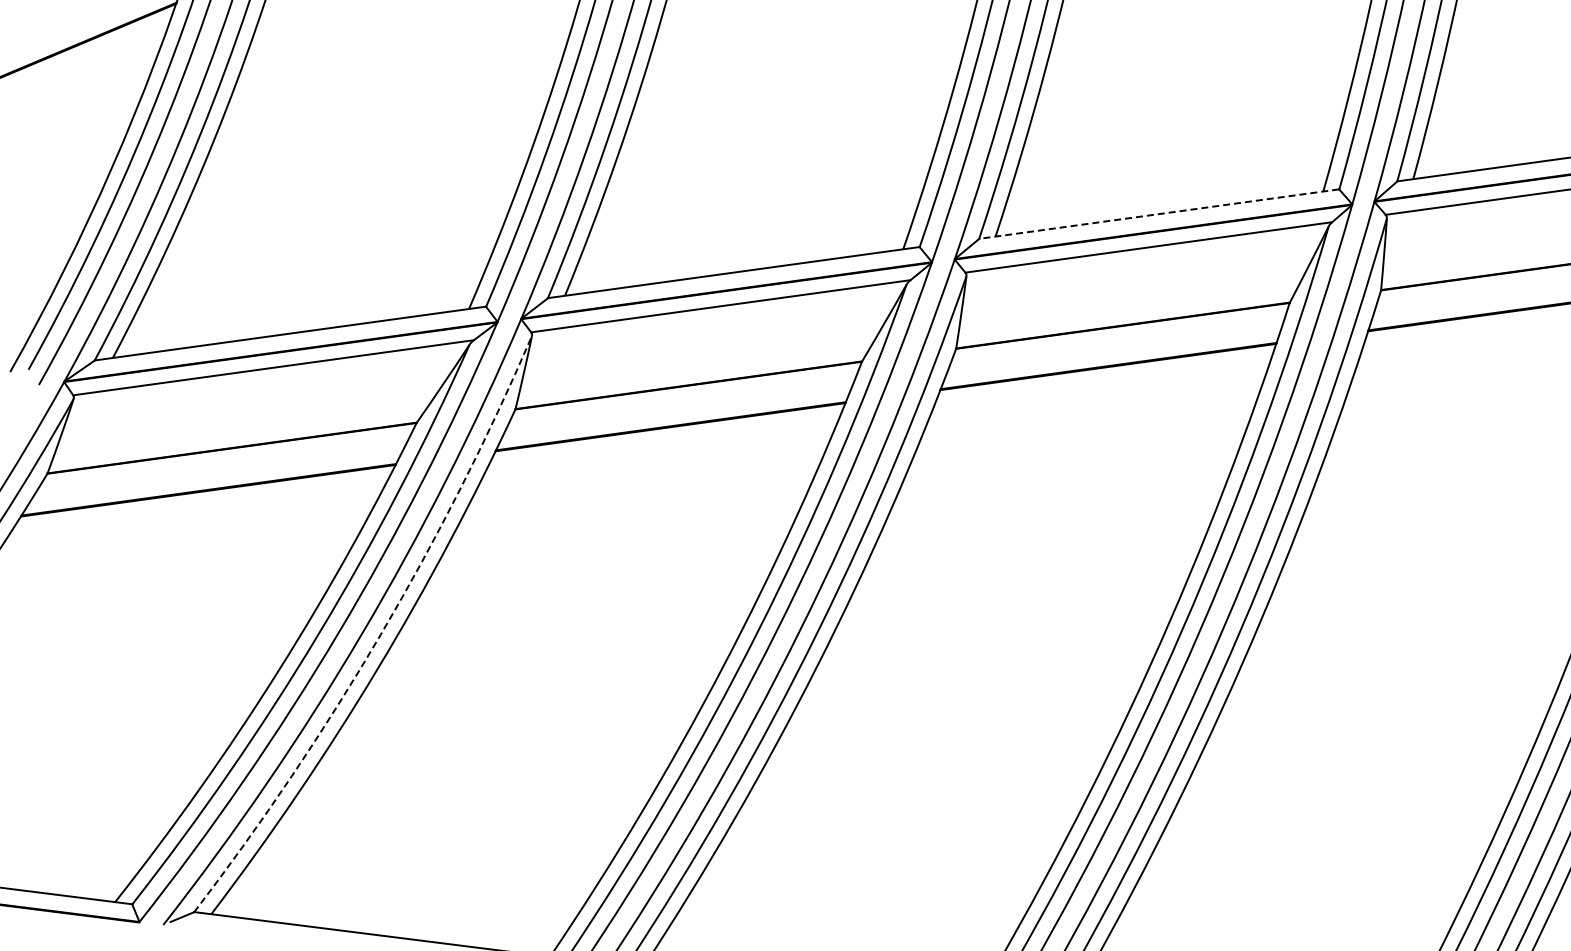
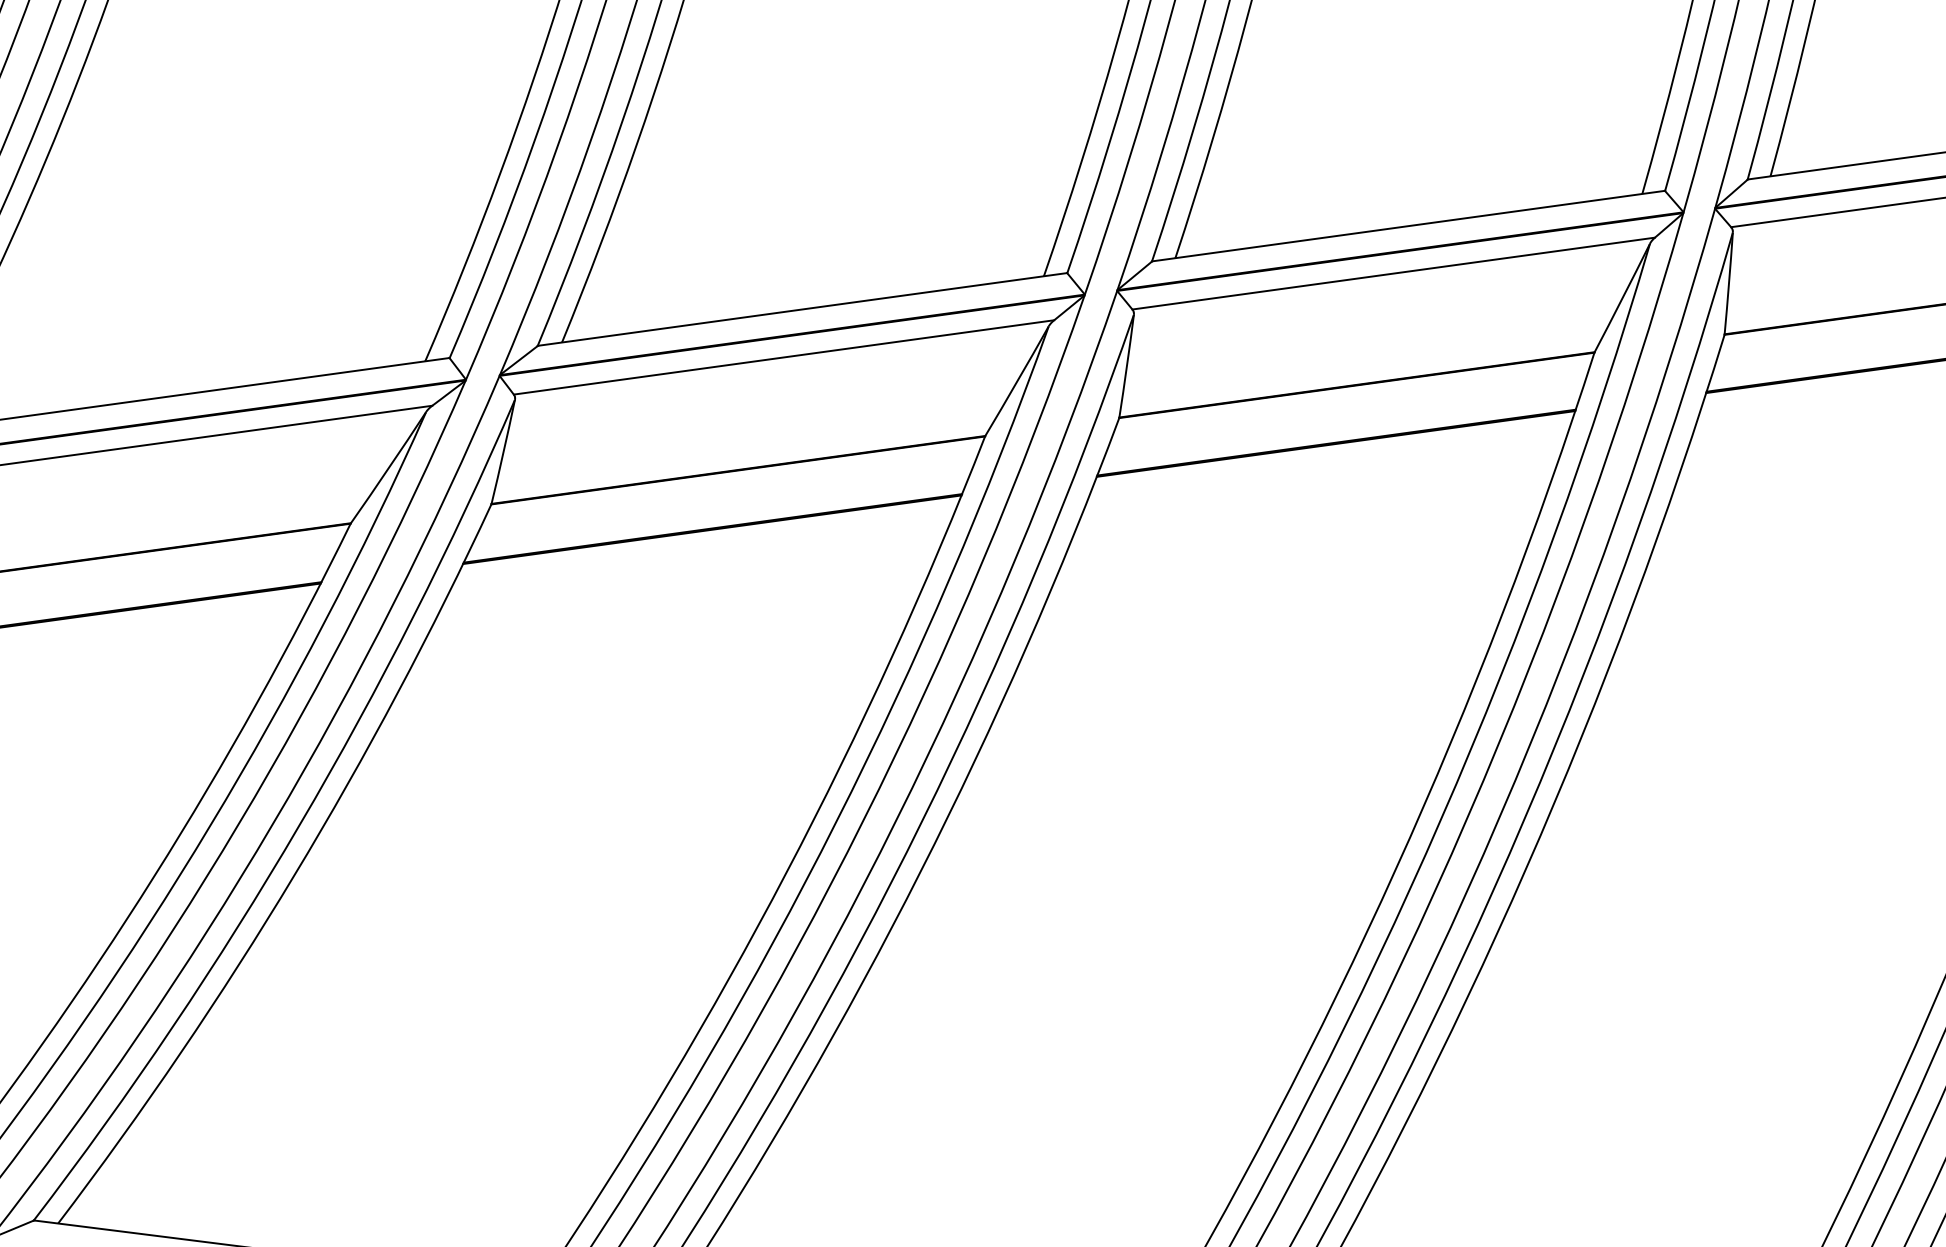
line: (1159, 214) -> (1408, 226), dashed -> solid
arc: (380, 634) -> (299, 825), dashed -> solid

